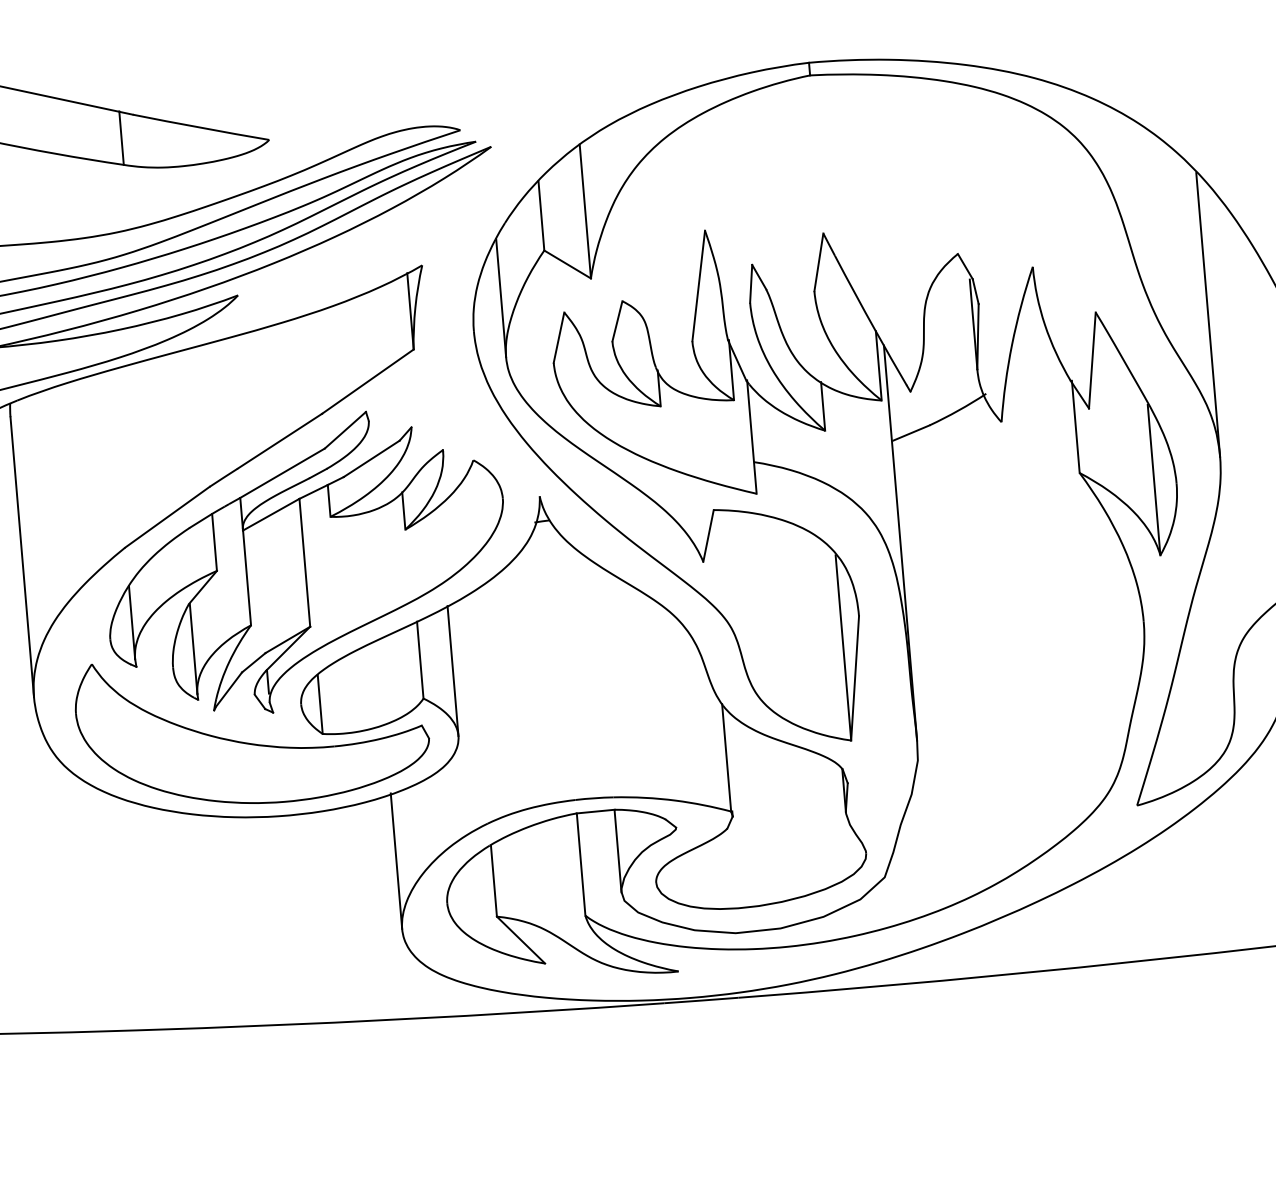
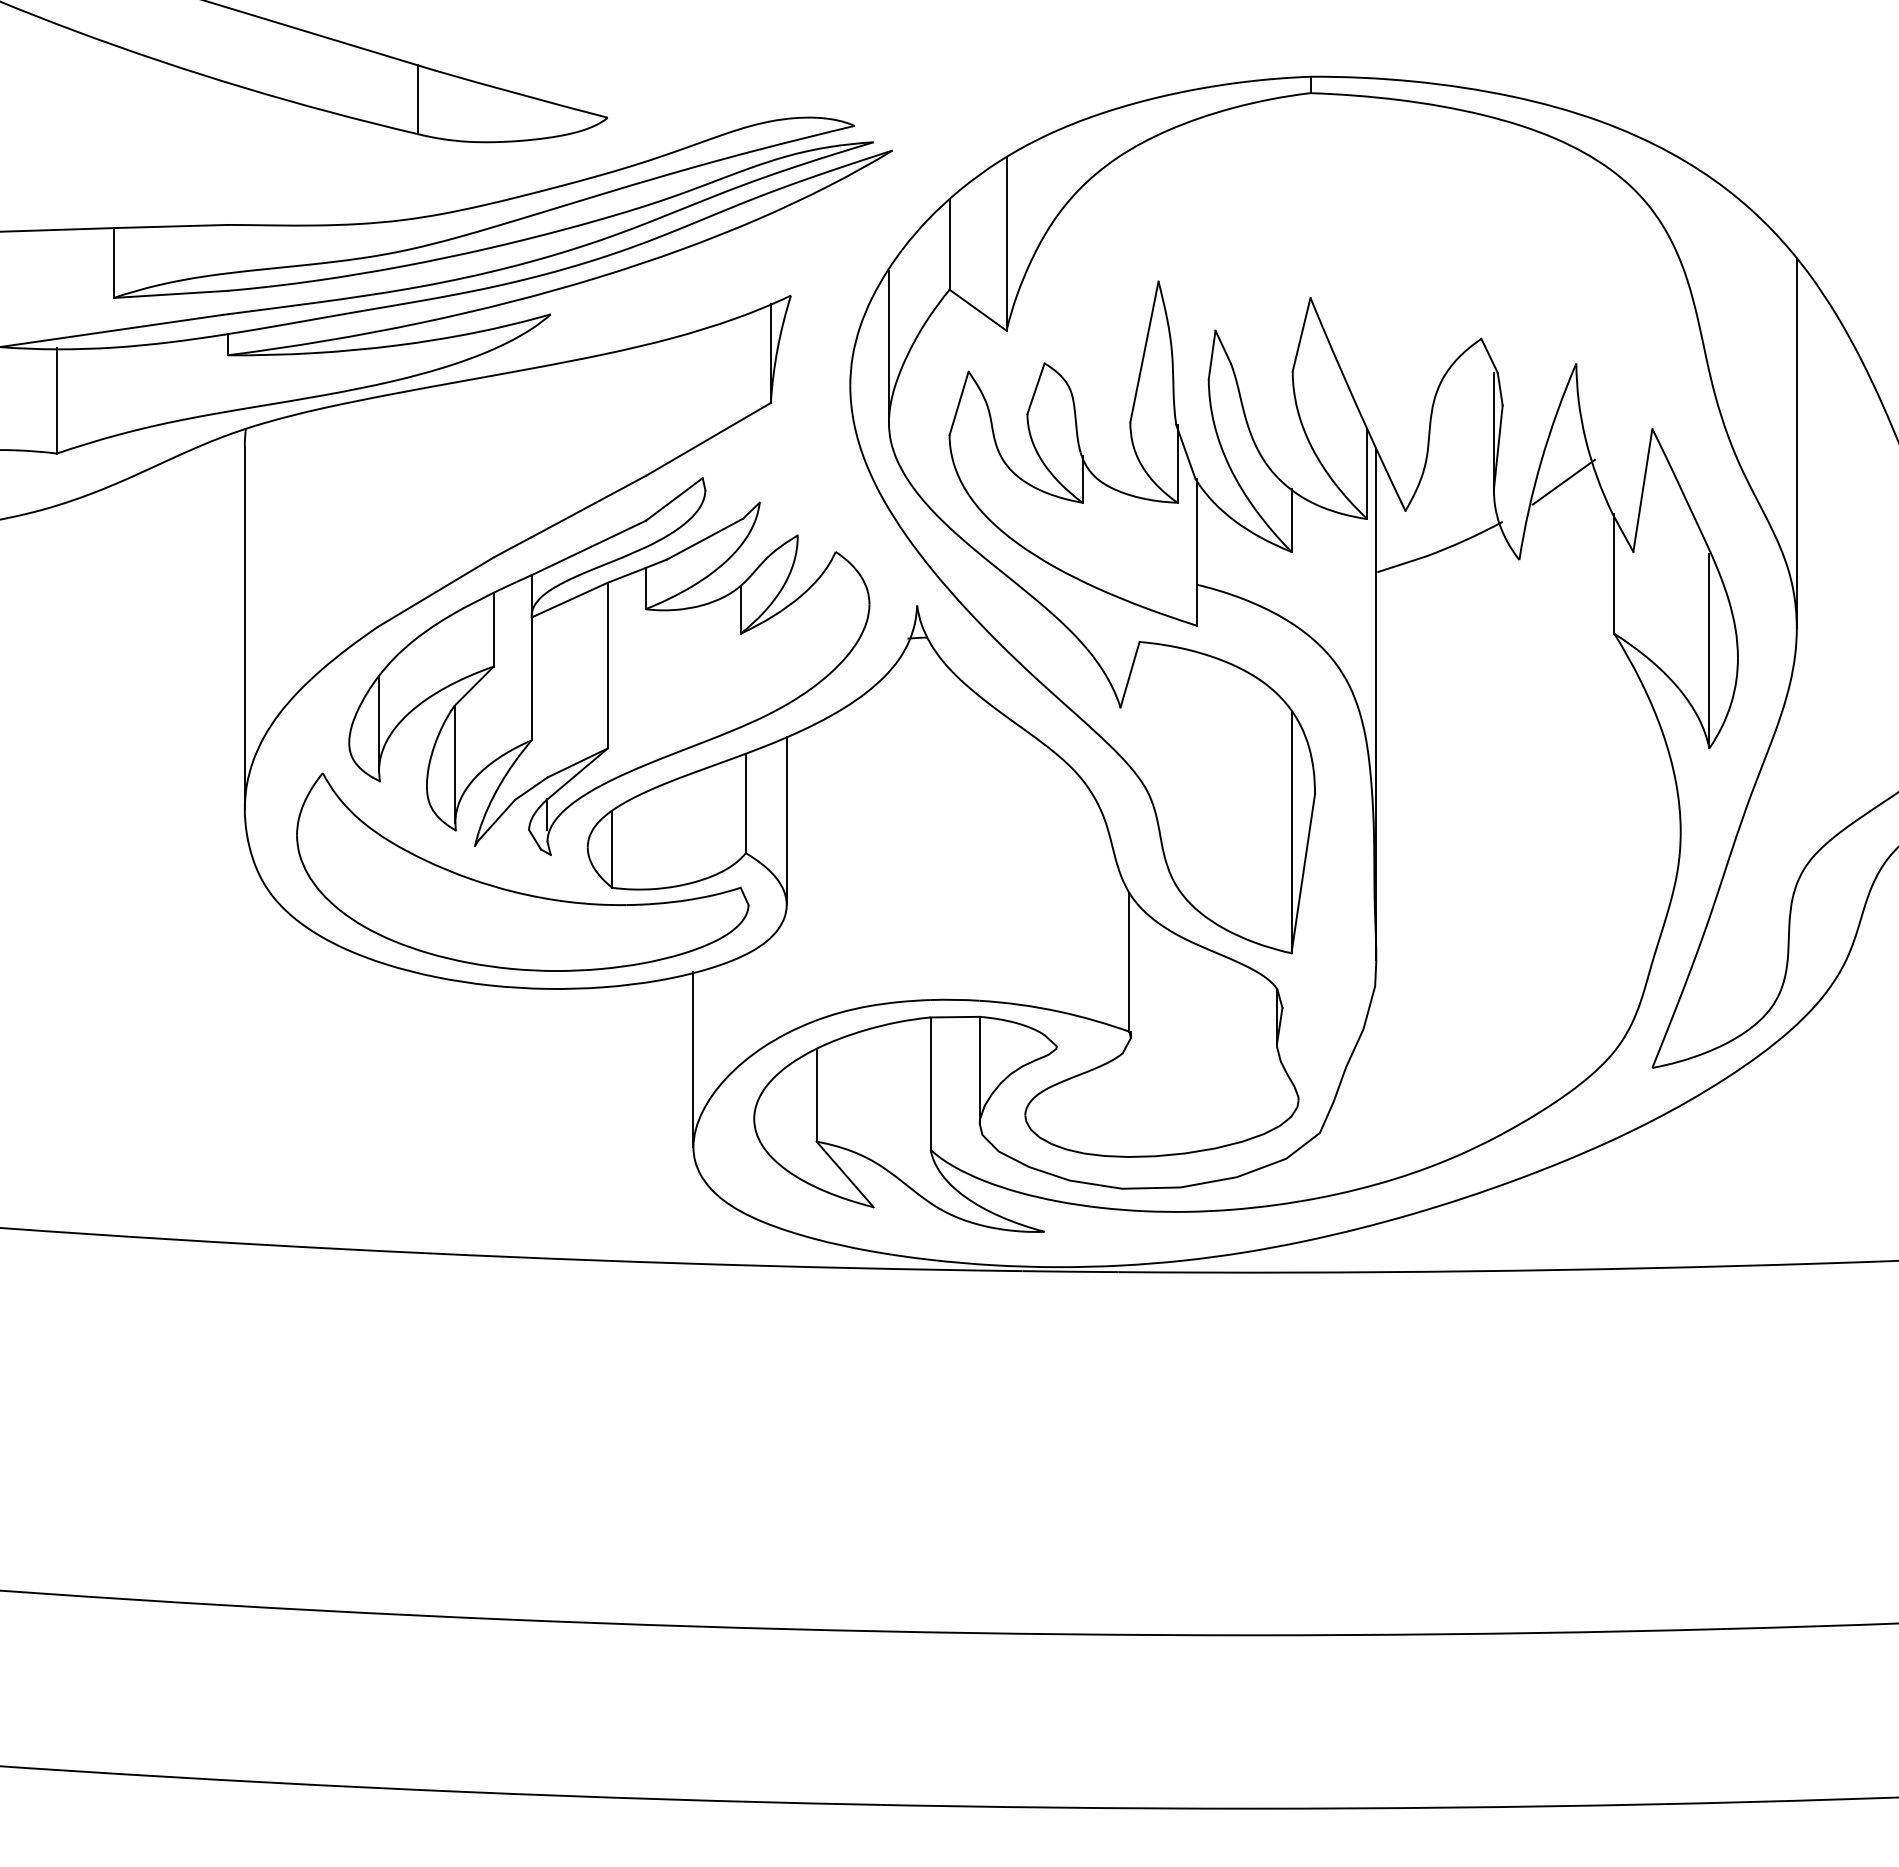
line: (1030, 358) -> (1563, 481), added

